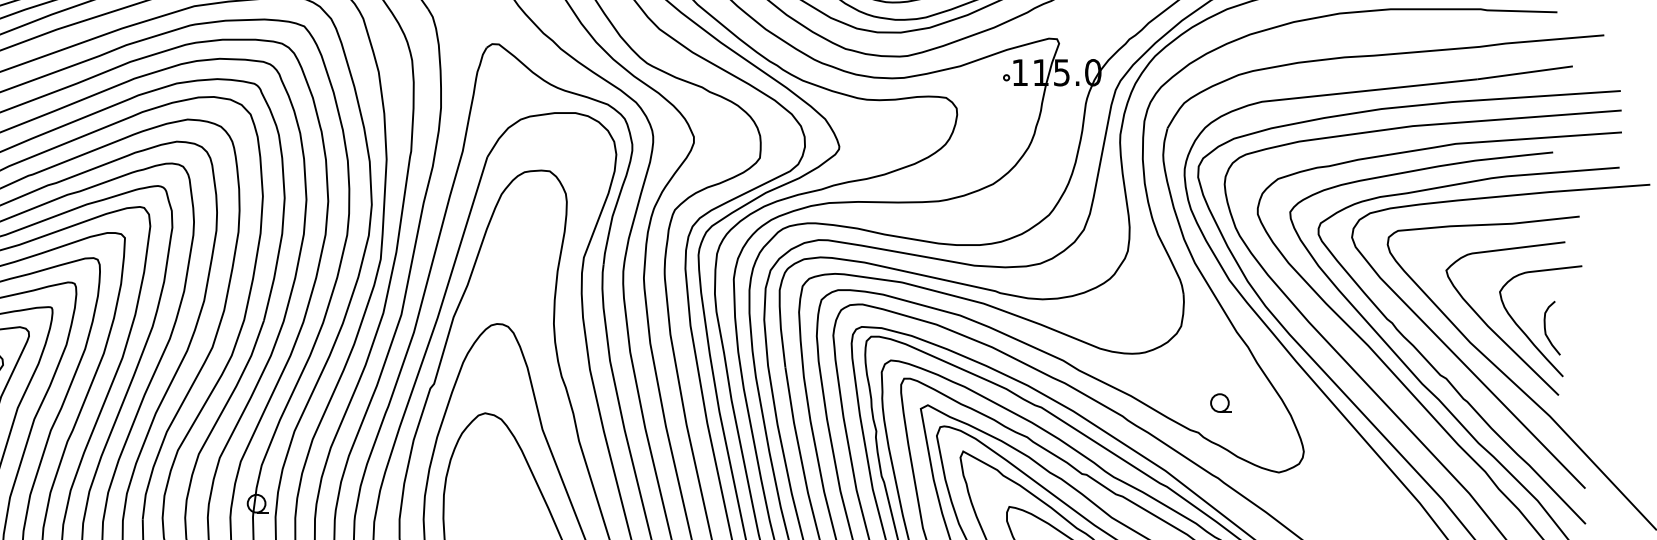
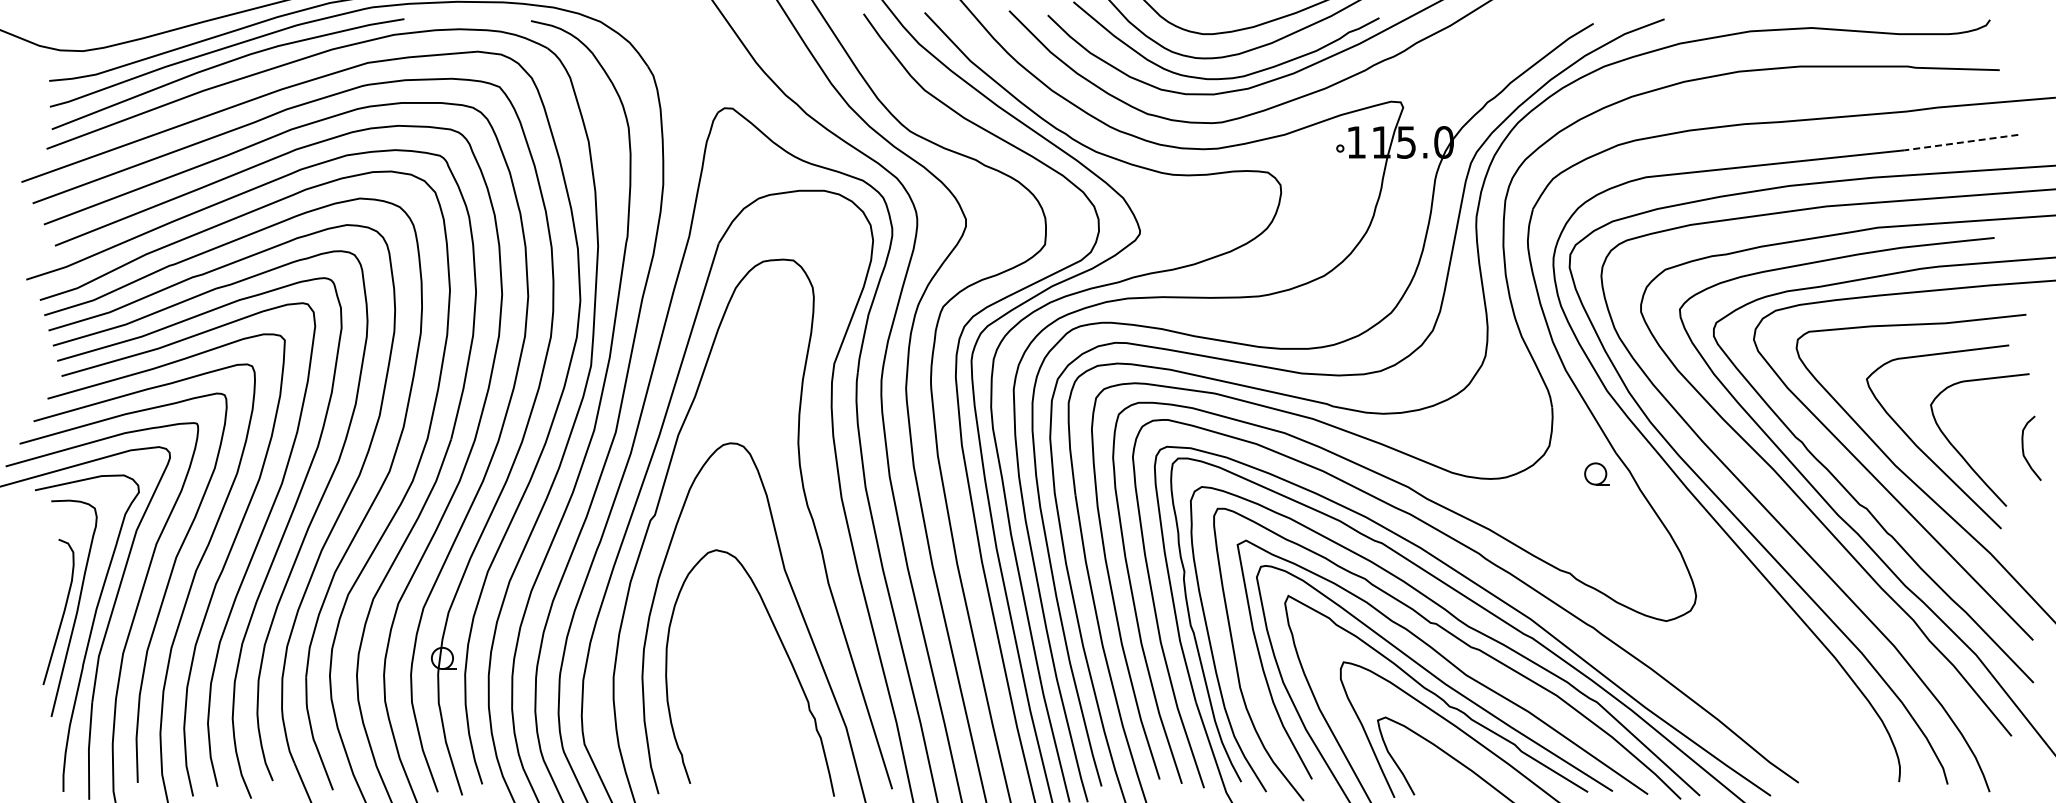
line: (1525, 72) -> (1961, 142), solid -> dashed
curve: (1545, 327) -> (2023, 447), moved
part: (1220, 402) -> (1596, 473), moved

